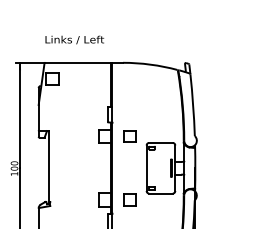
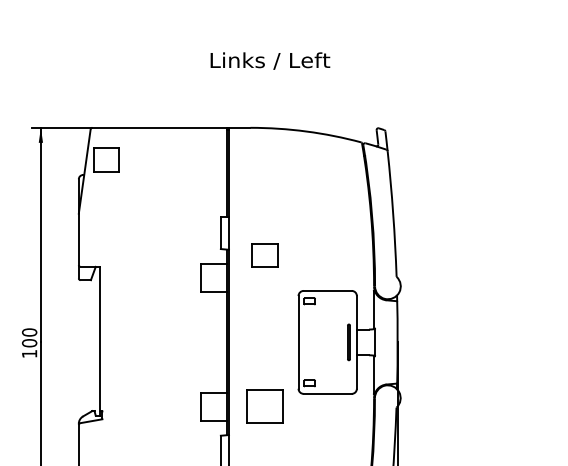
text: (74, 39) -> (269, 59), moved
part: (129, 136) -> (263, 255), moved
part: (129, 199) -> (263, 406), size x1.4

